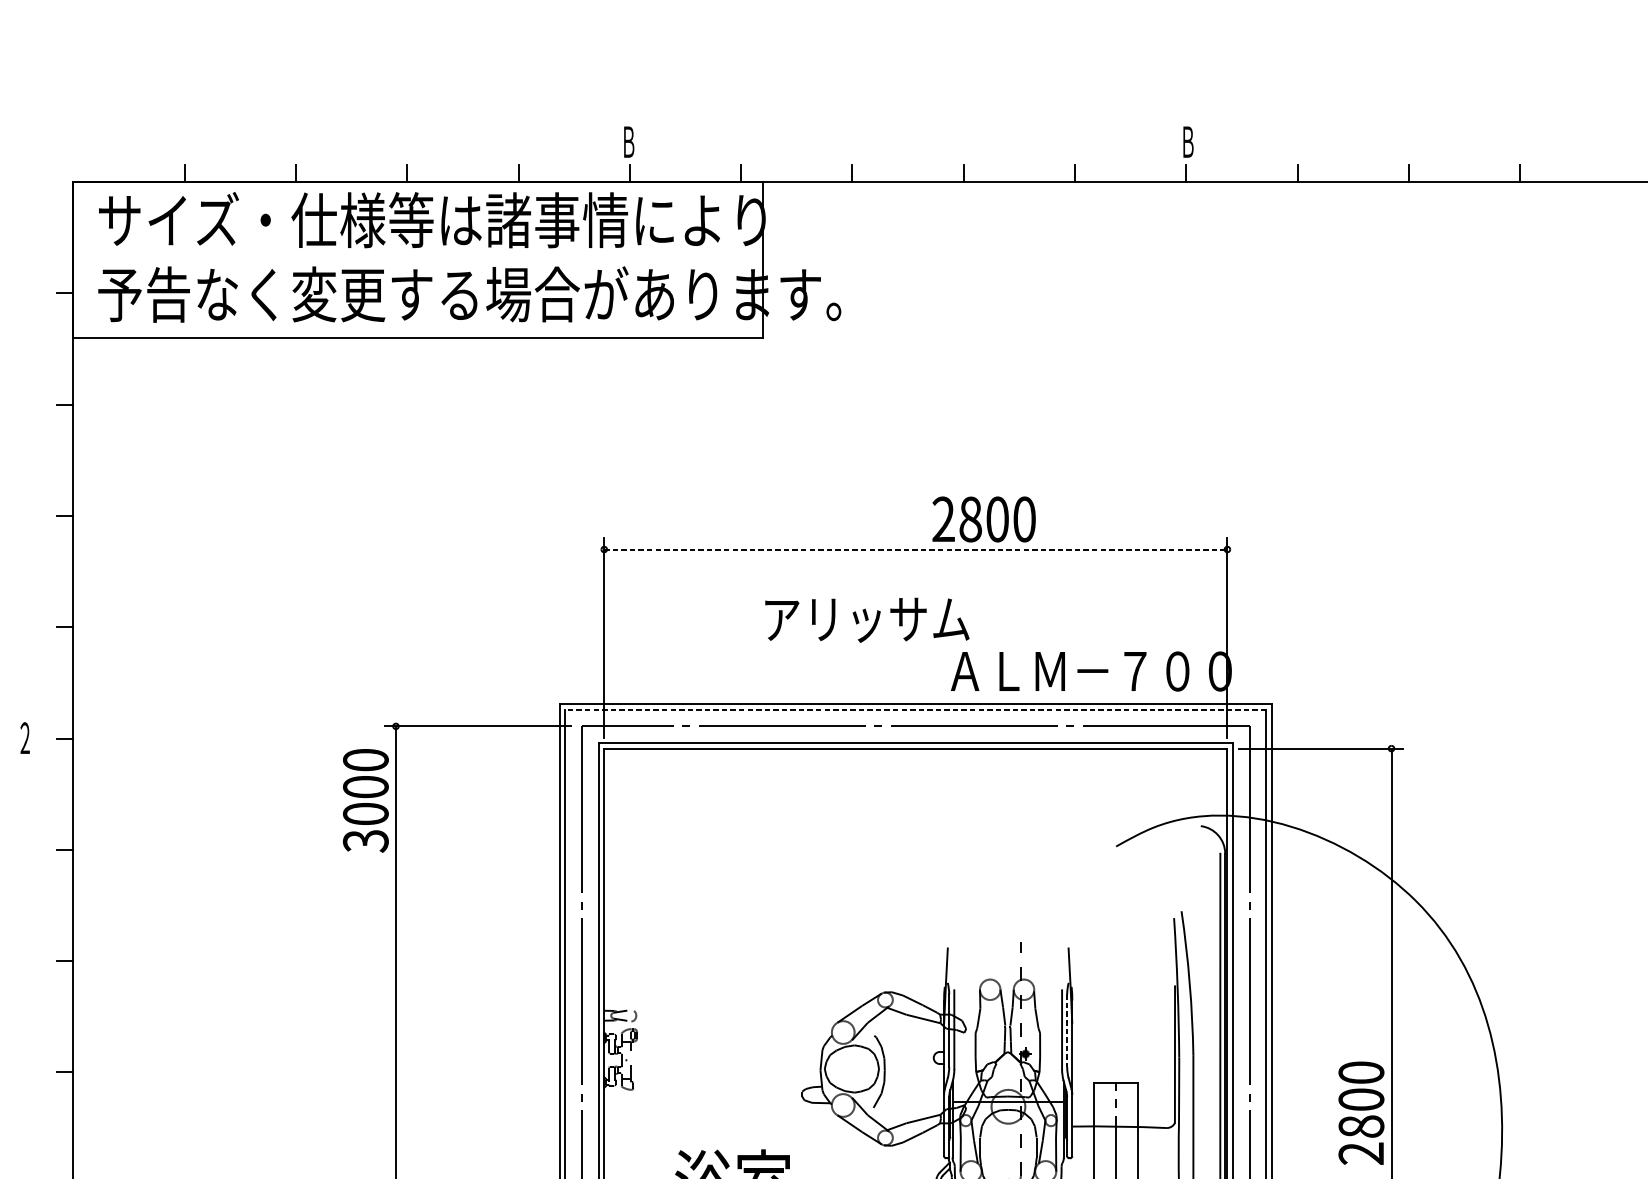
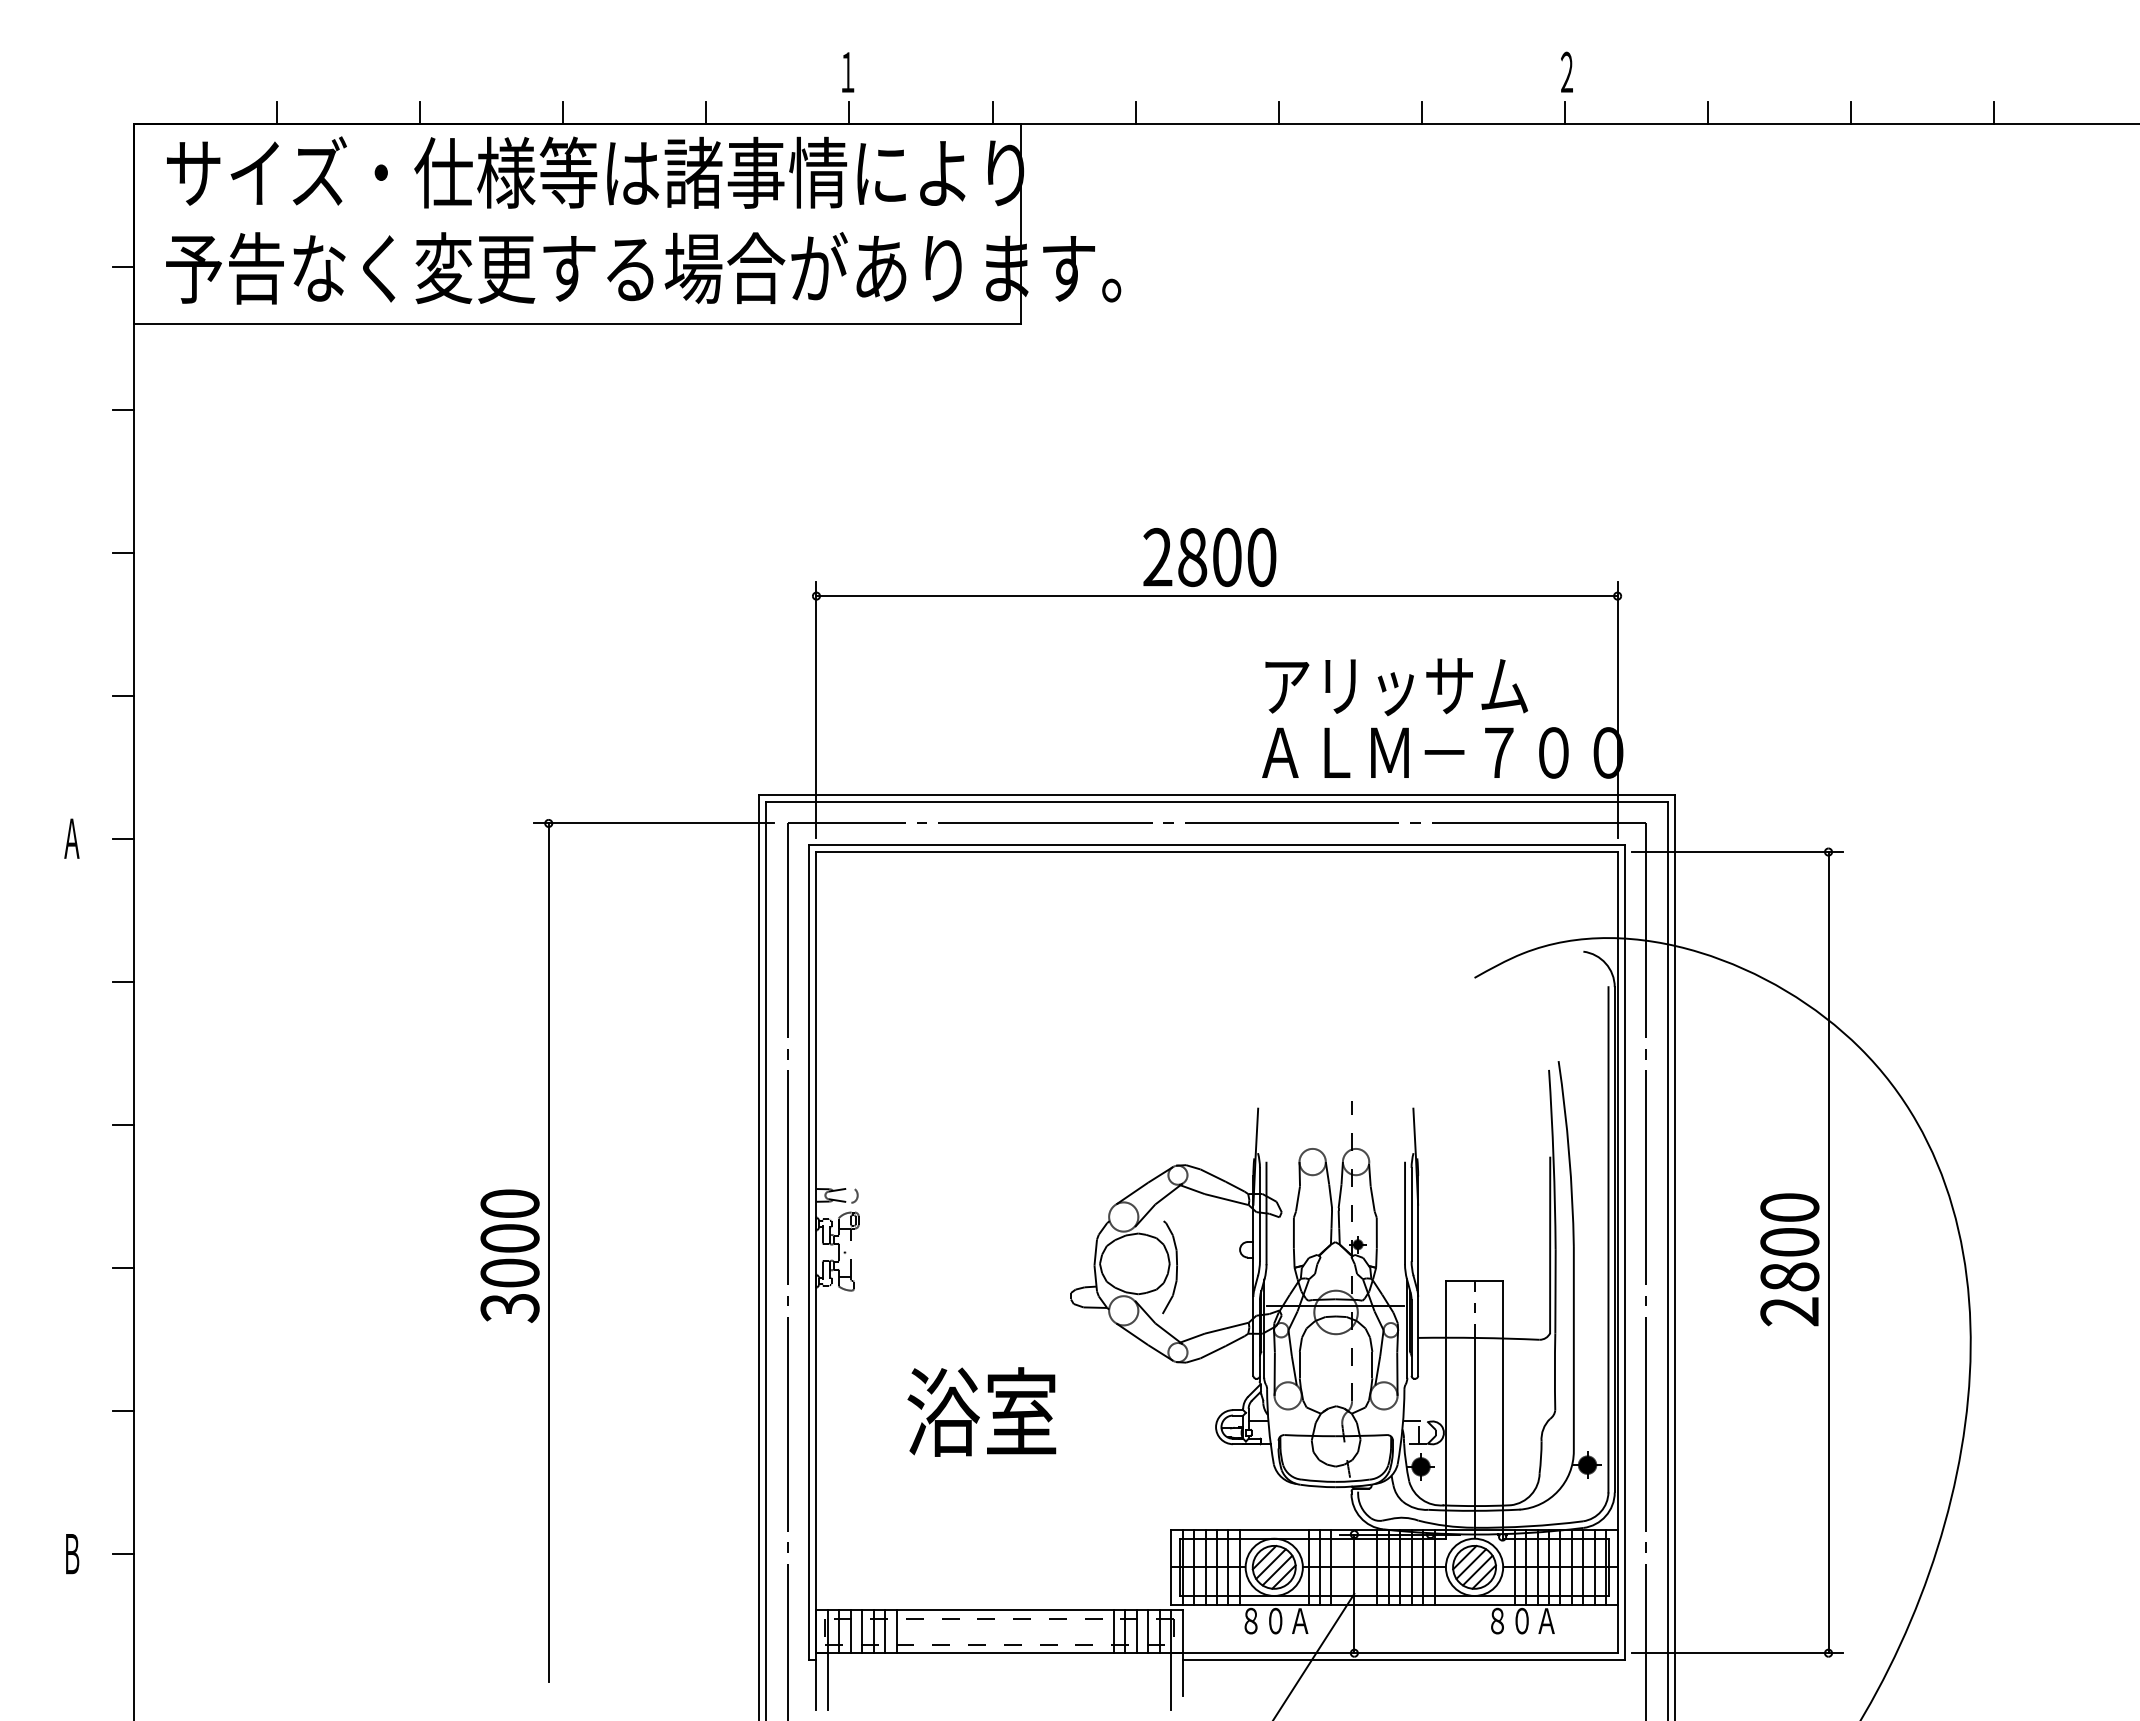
text: (1188, 141) -> (1567, 71), Ｂ -> ２
text: (629, 142) -> (848, 72), Ｂ -> １
text: (983, 519) -> (1209, 557), moved
line: (916, 549) -> (1217, 596), dashed -> solid
text: (867, 620) -> (1396, 687), moved
line: (916, 710) -> (1217, 802), dashed -> solid
text: (24, 738) -> (71, 838), ２ -> Ａ
text: (365, 800) -> (509, 1255), moved
line: (1067, 1030) -> (1411, 1214), dashed -> solid
text: (1361, 1113) -> (1789, 1259), moved

